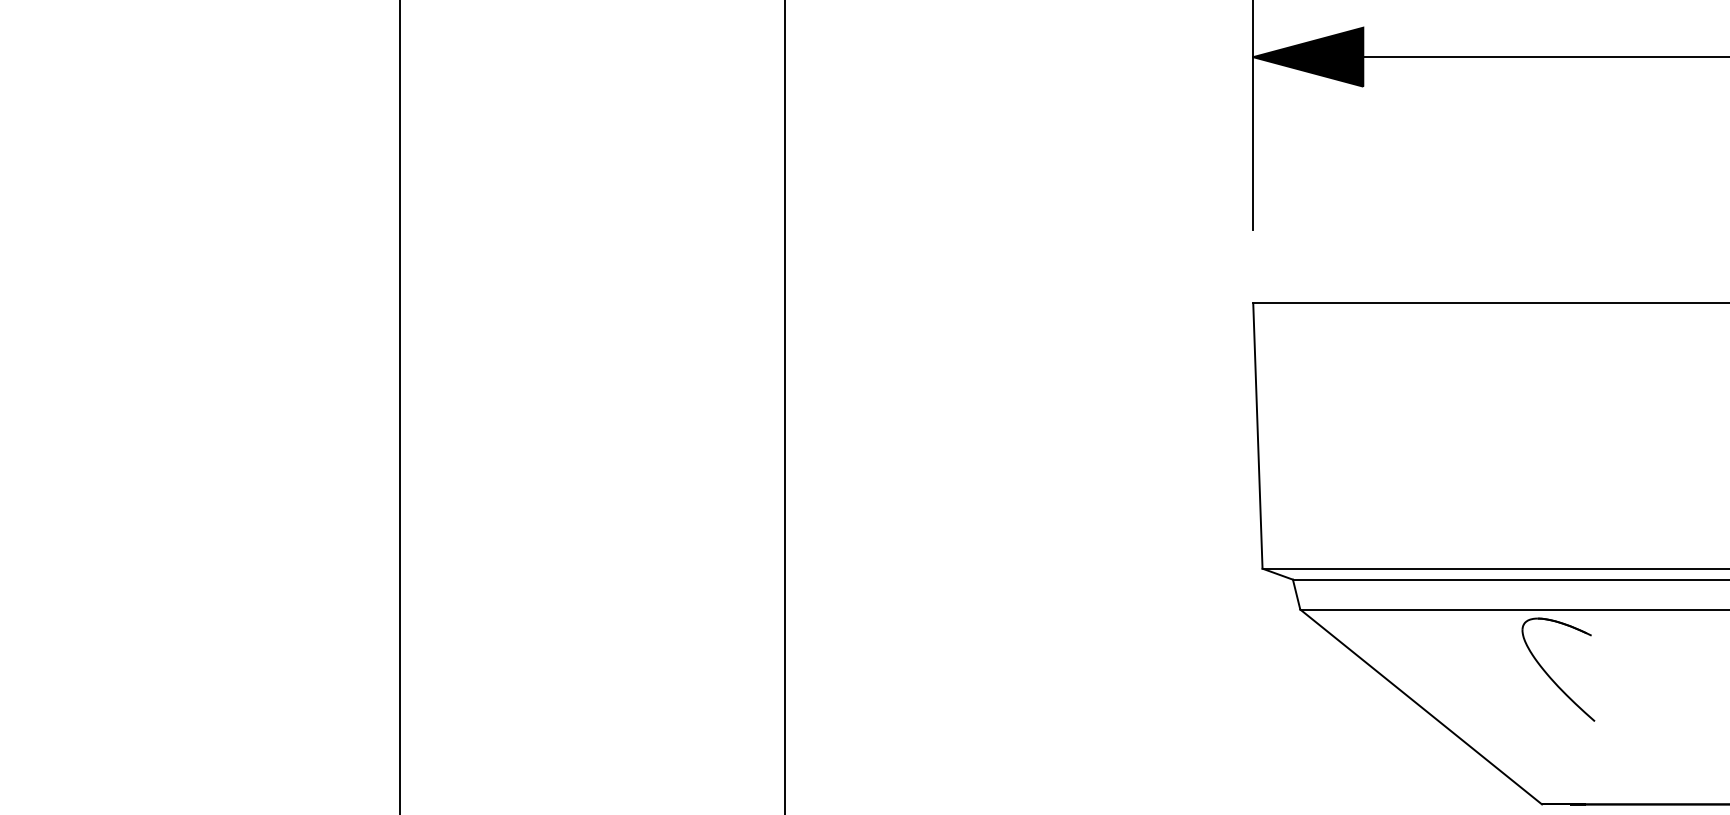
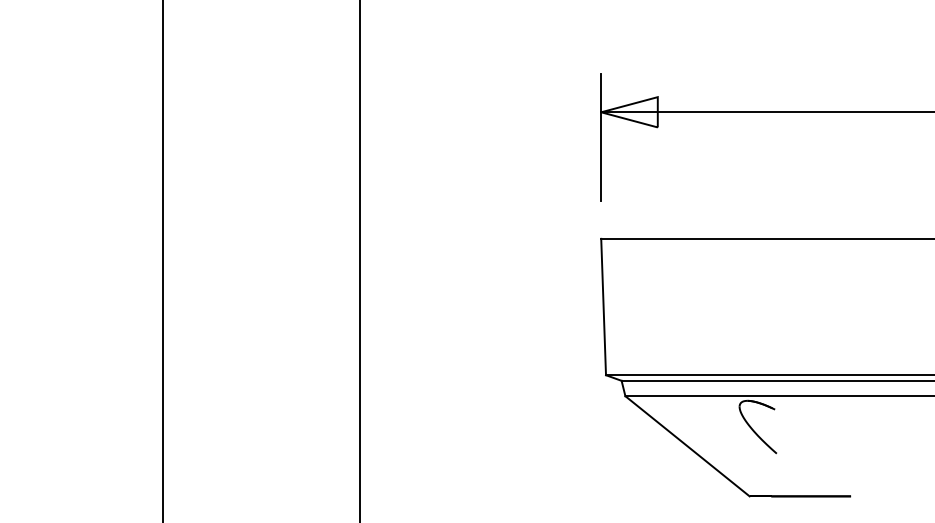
fill: (1308, 57) -> (629, 112), removed

